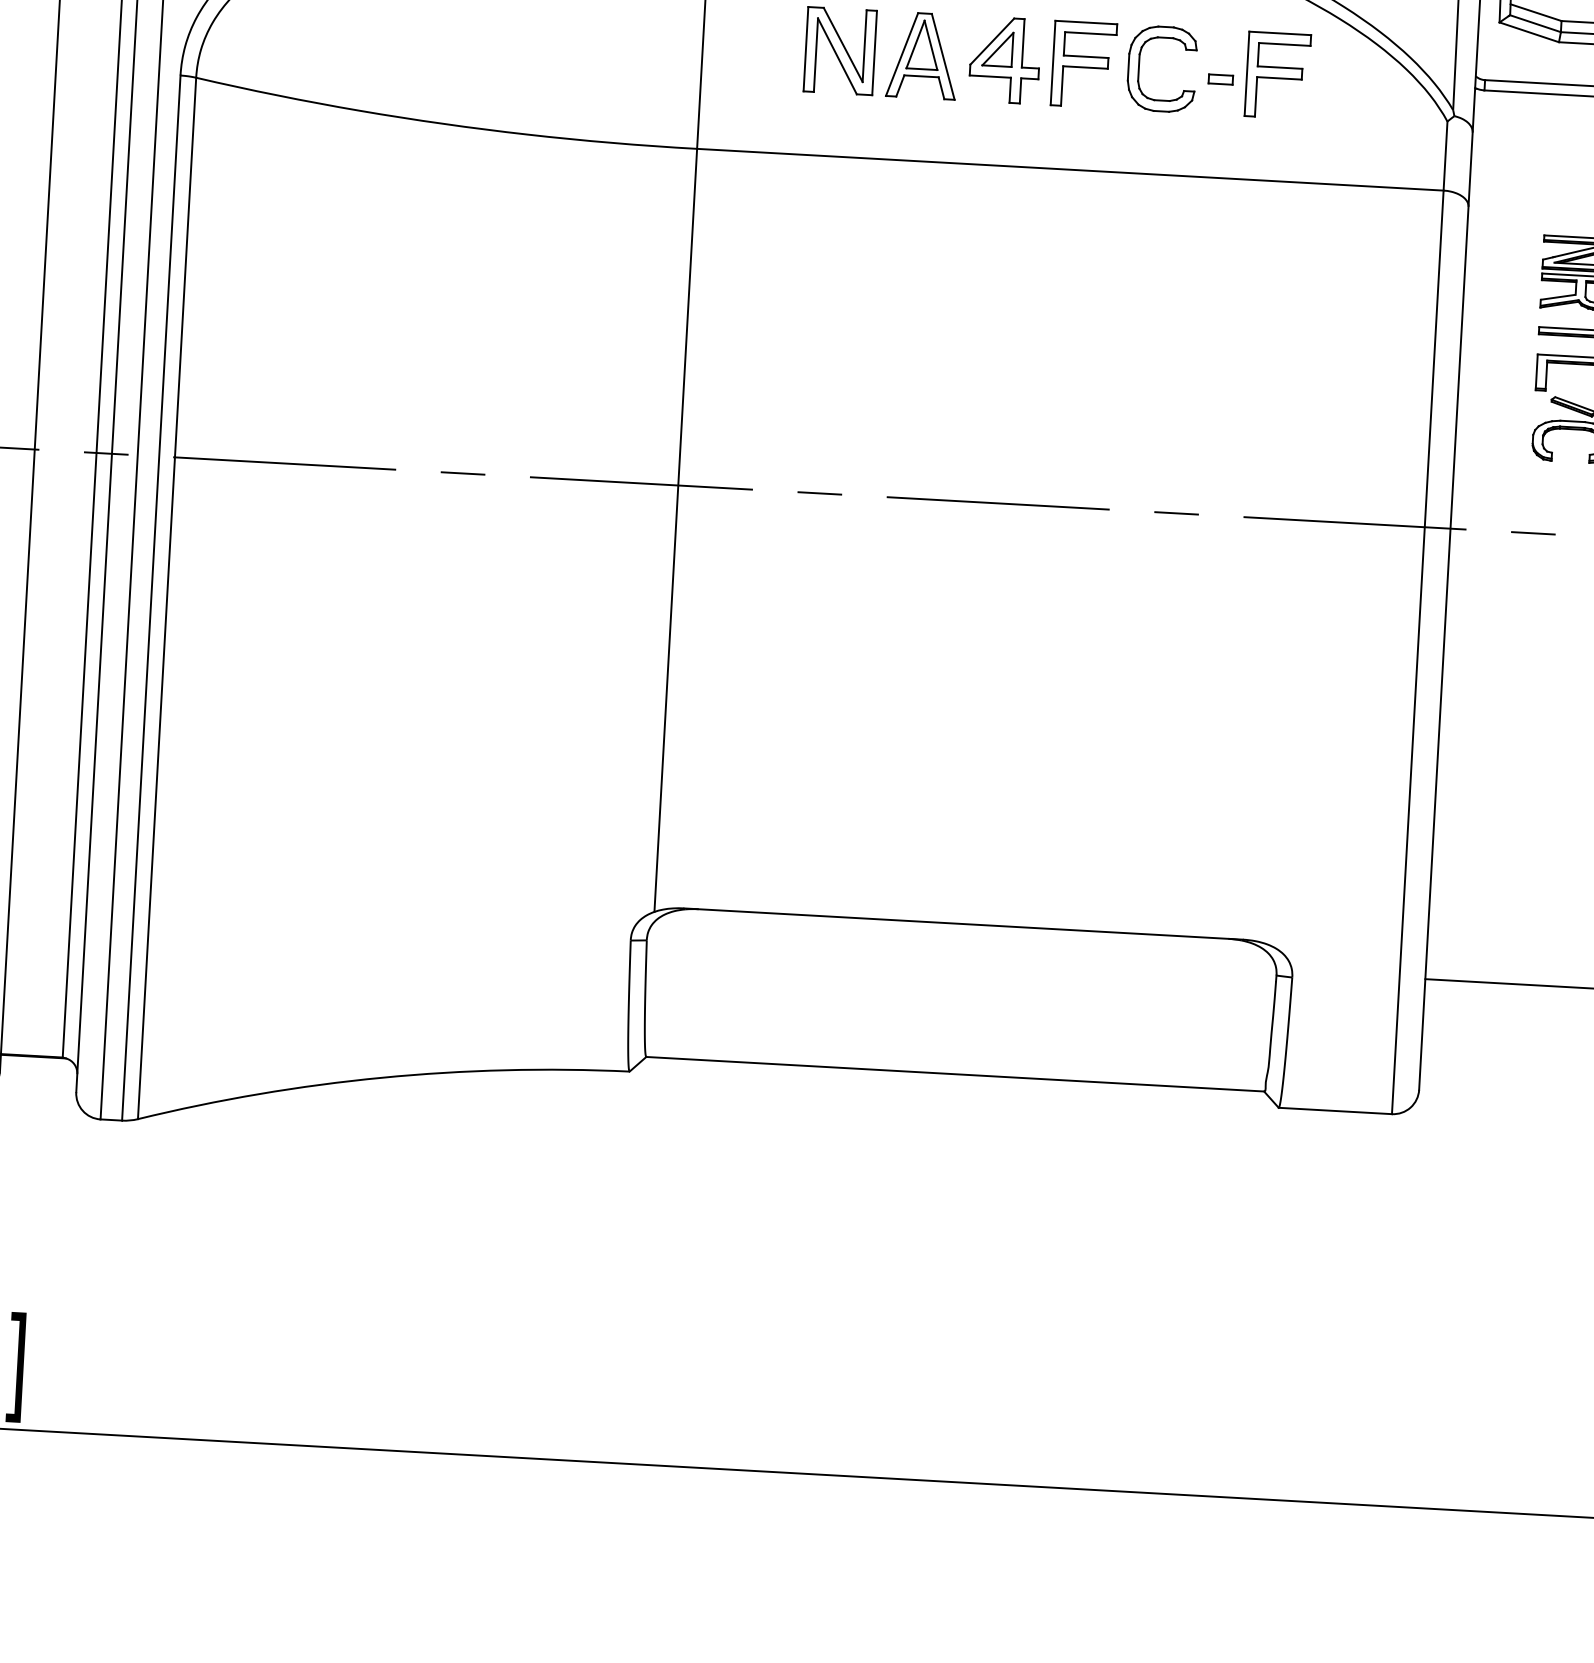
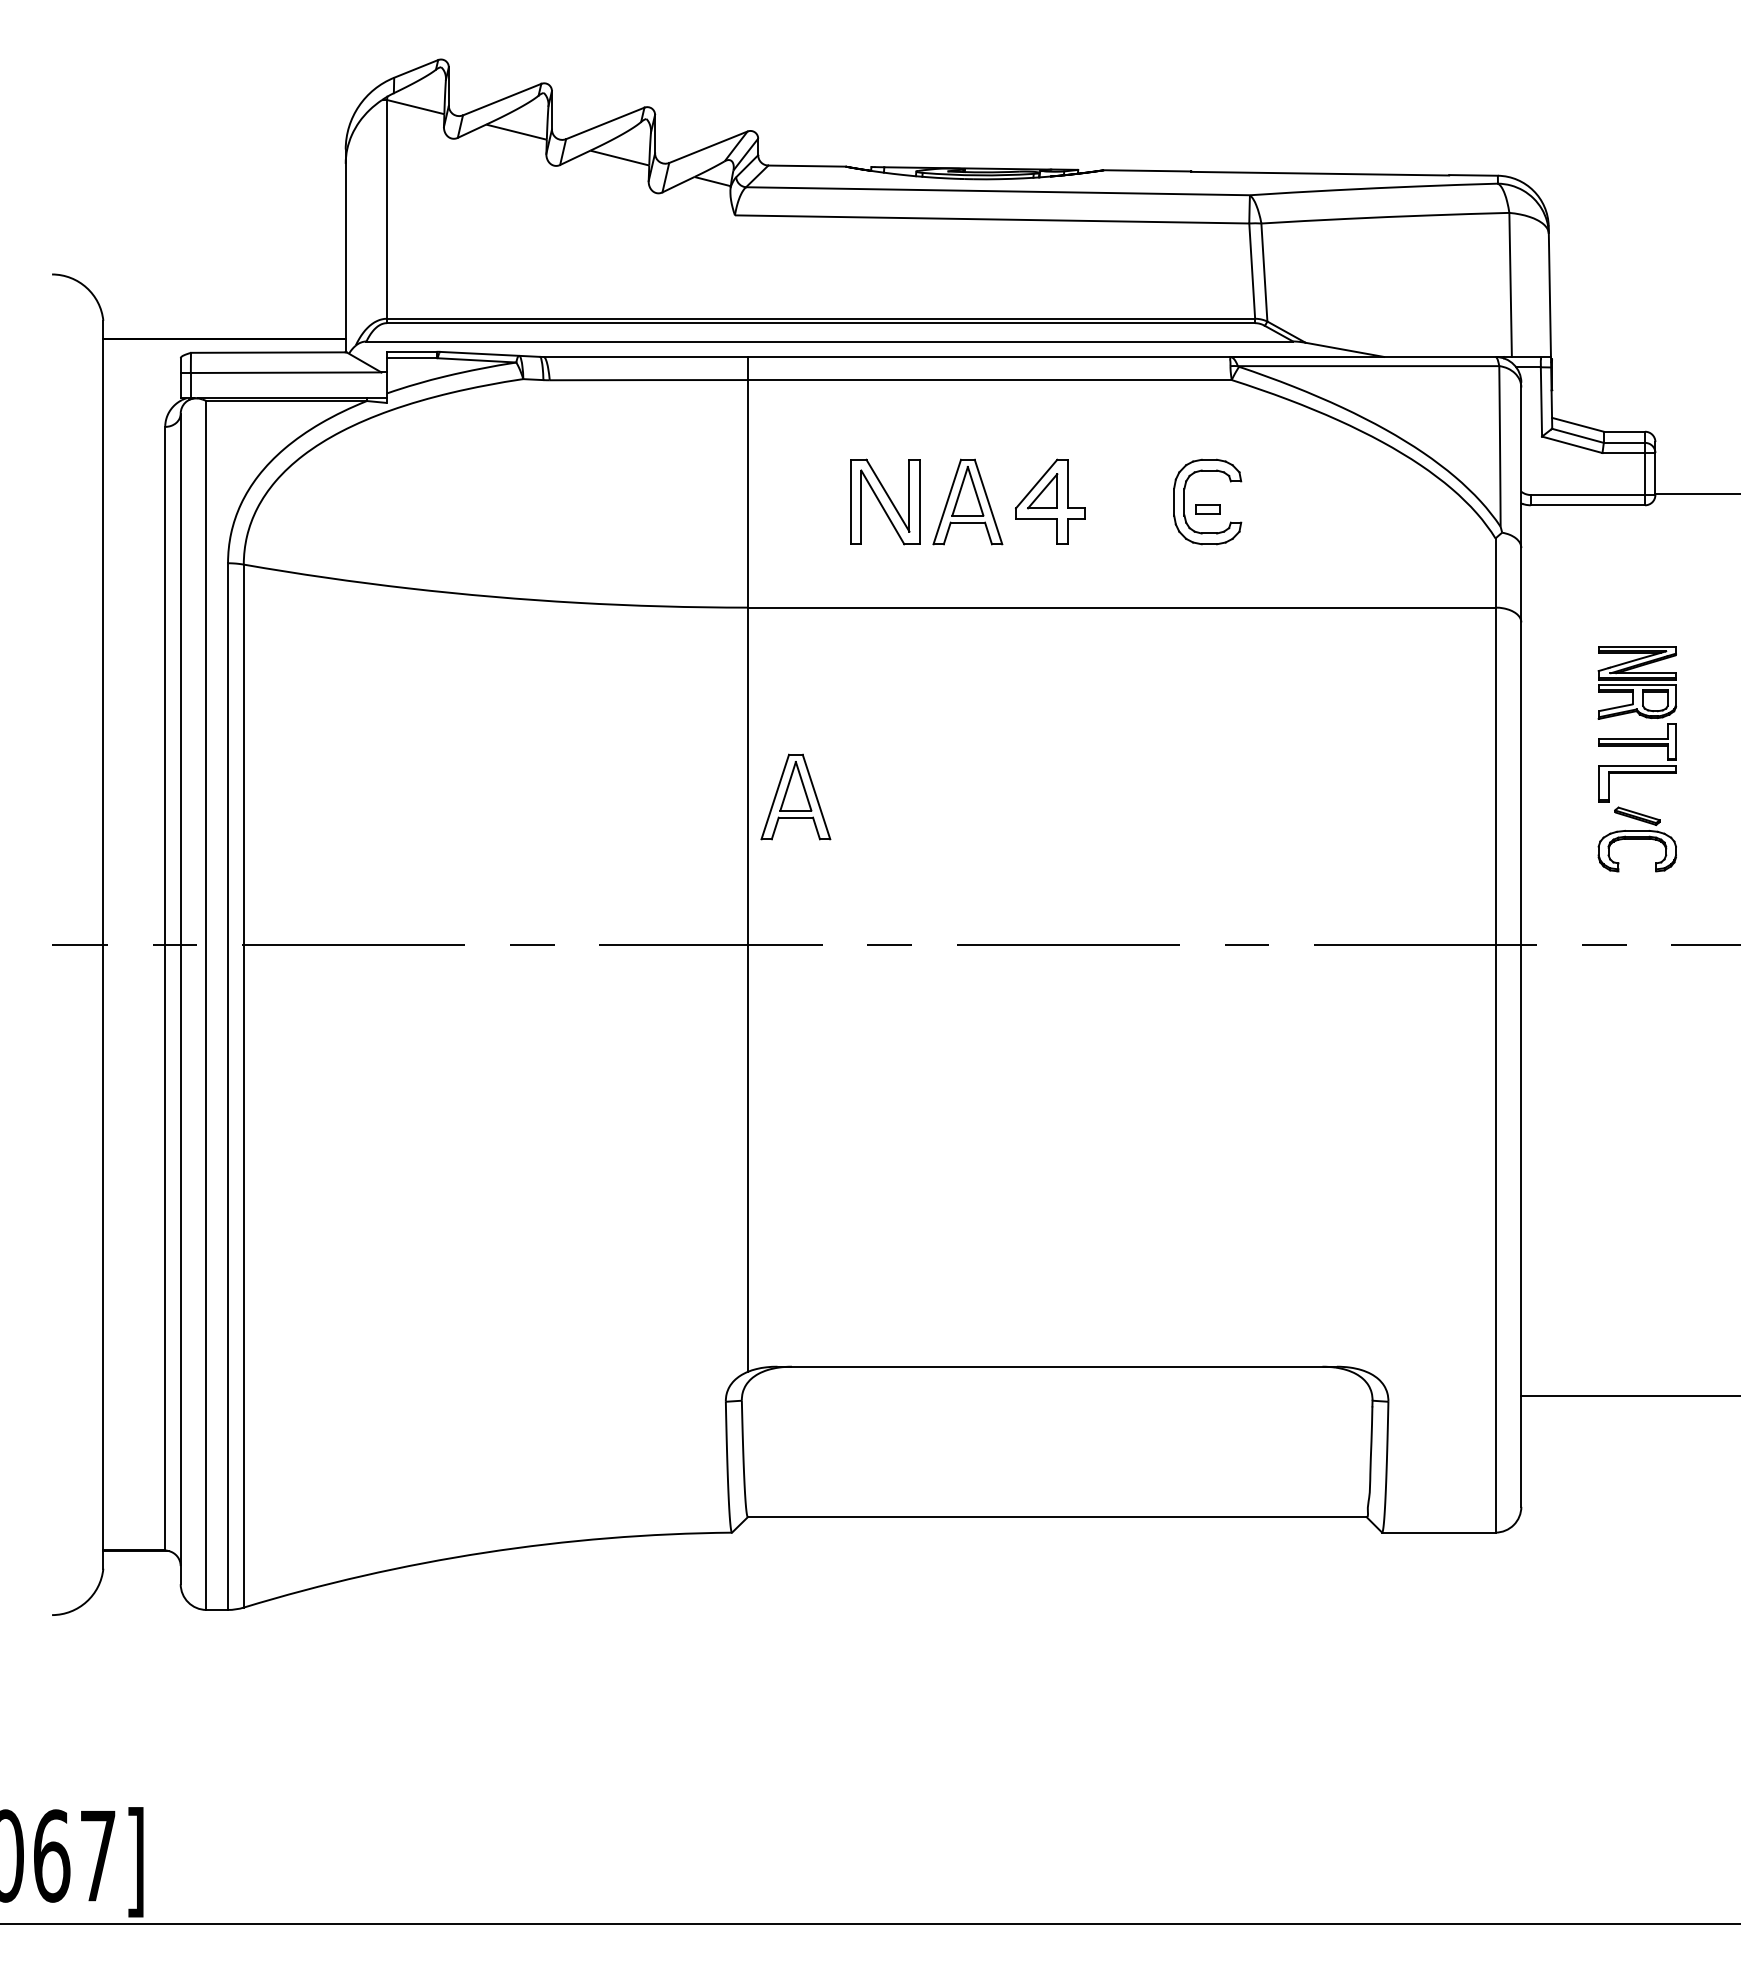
part: (1084, 64) -> (1129, 501), removed
part: (1277, 75) -> (1323, 501), removed
part: (1220, 79) -> (1207, 509), moved
part: (734, 340) -> (795, 796), added

